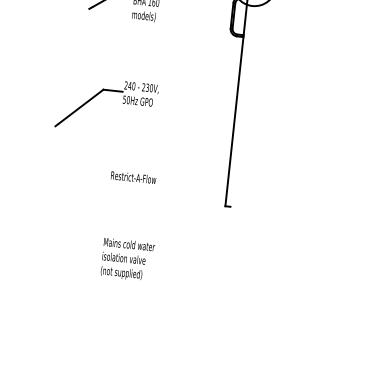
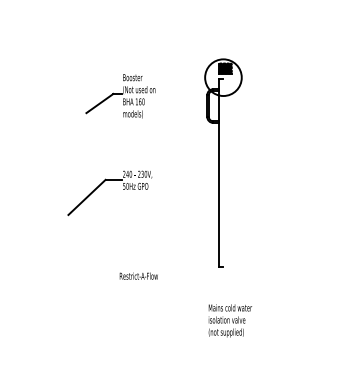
text: (133, 176) -> (138, 275), moved
text: (127, 259) -> (230, 320), moved

